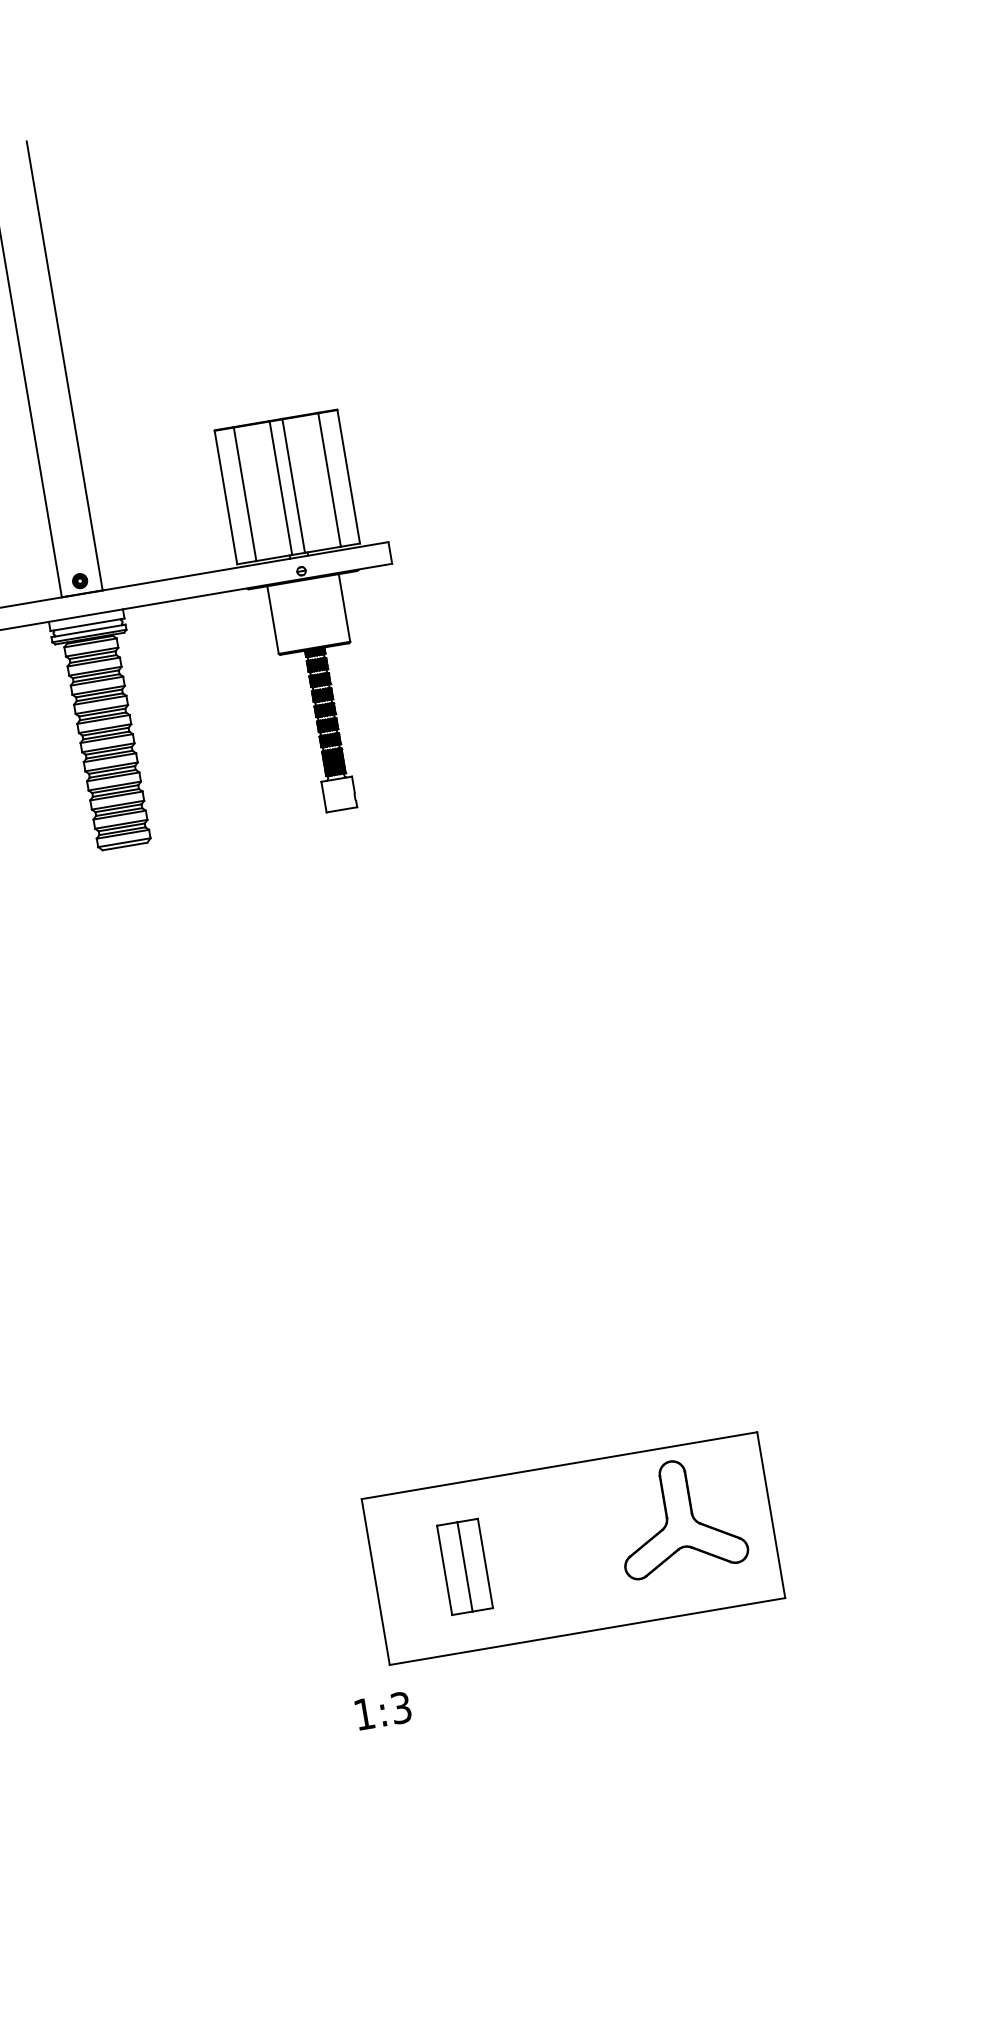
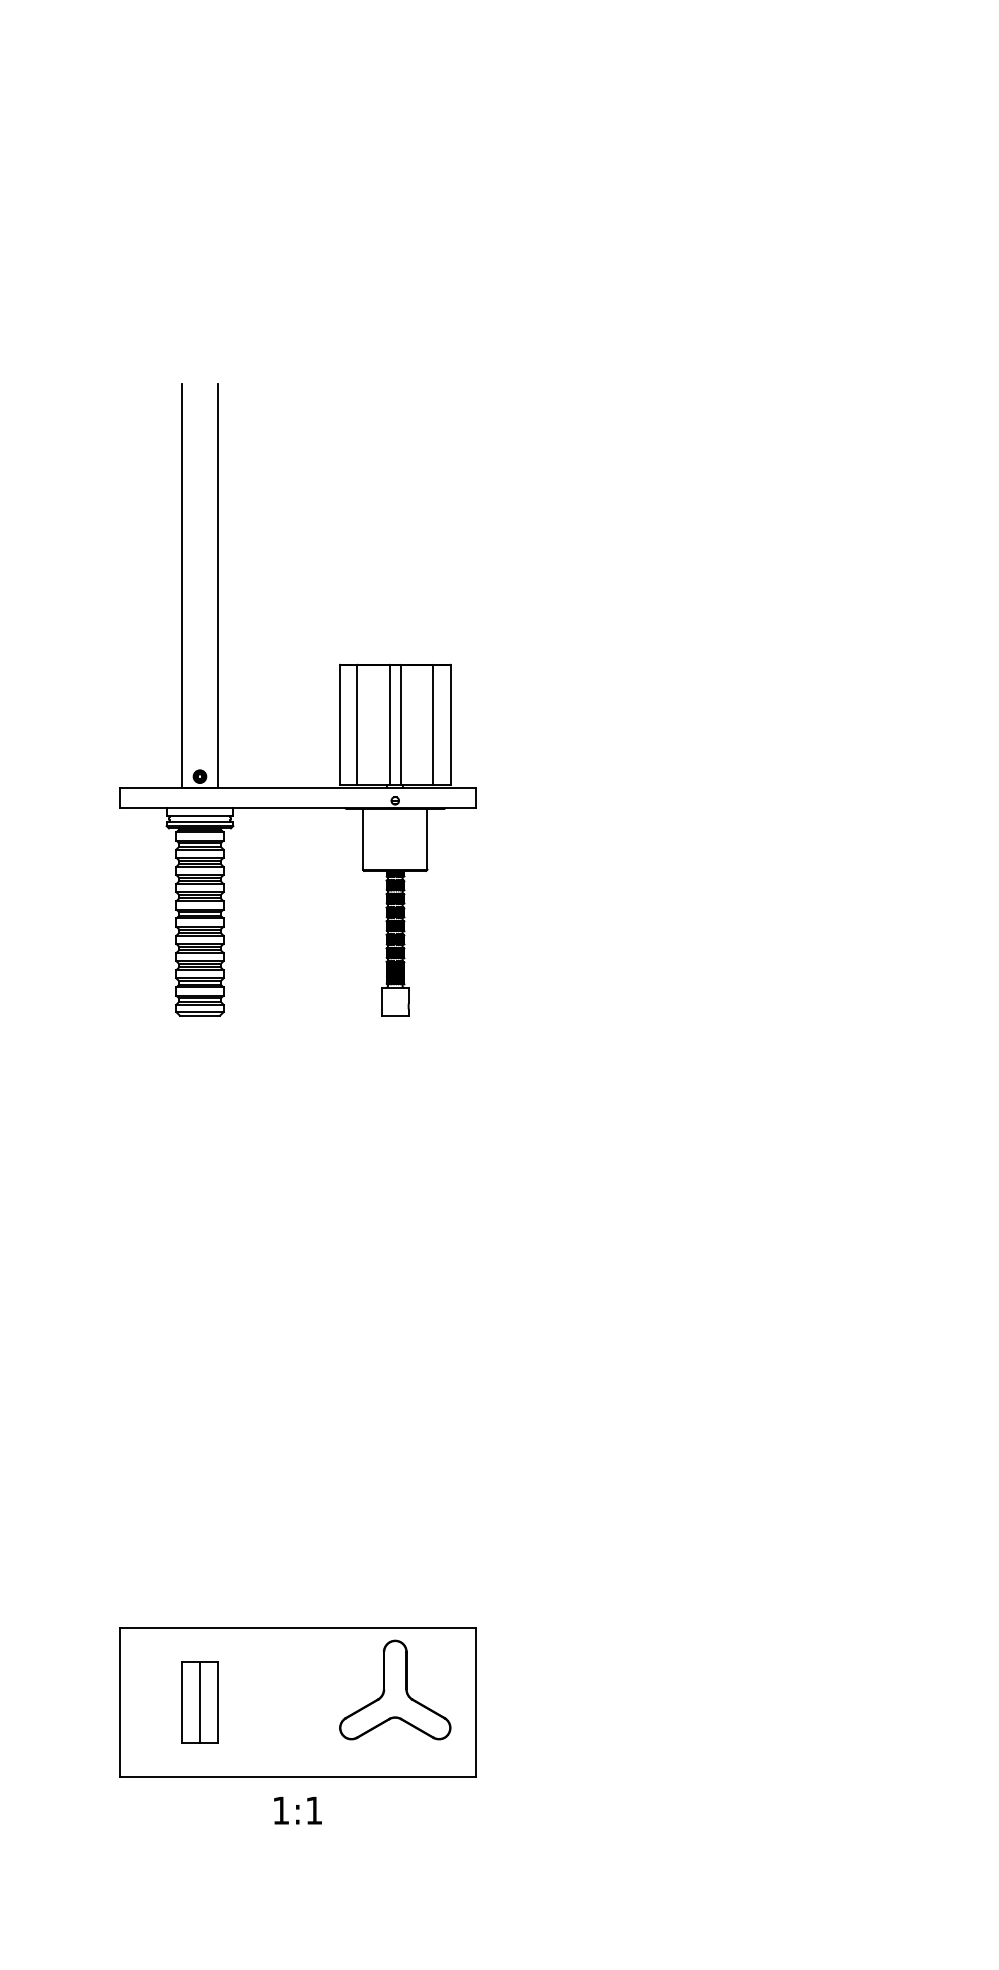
part: (573, 1548) -> (297, 1702), moved
text: (401, 1707) -> (314, 1810), 1:3 -> 1:1

